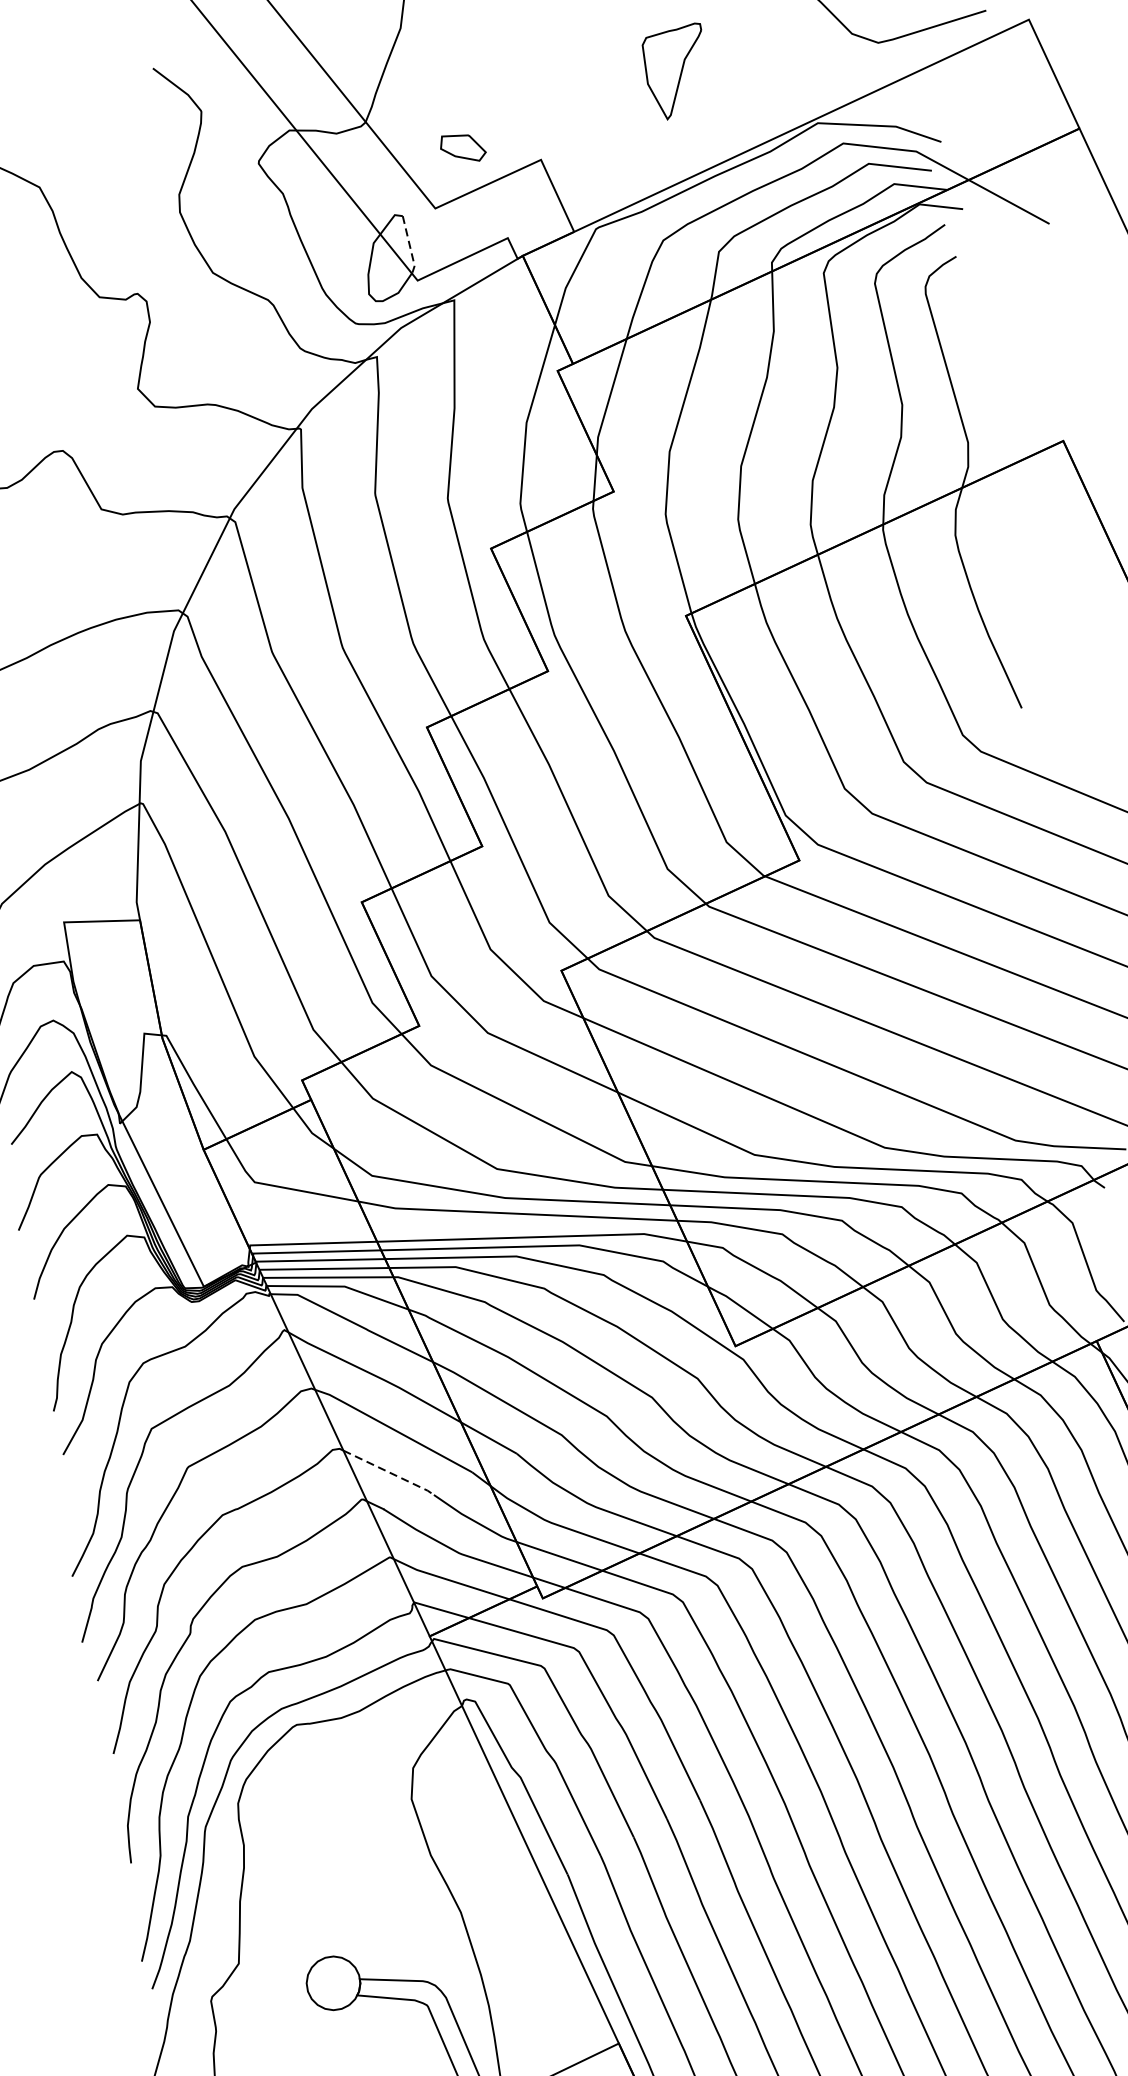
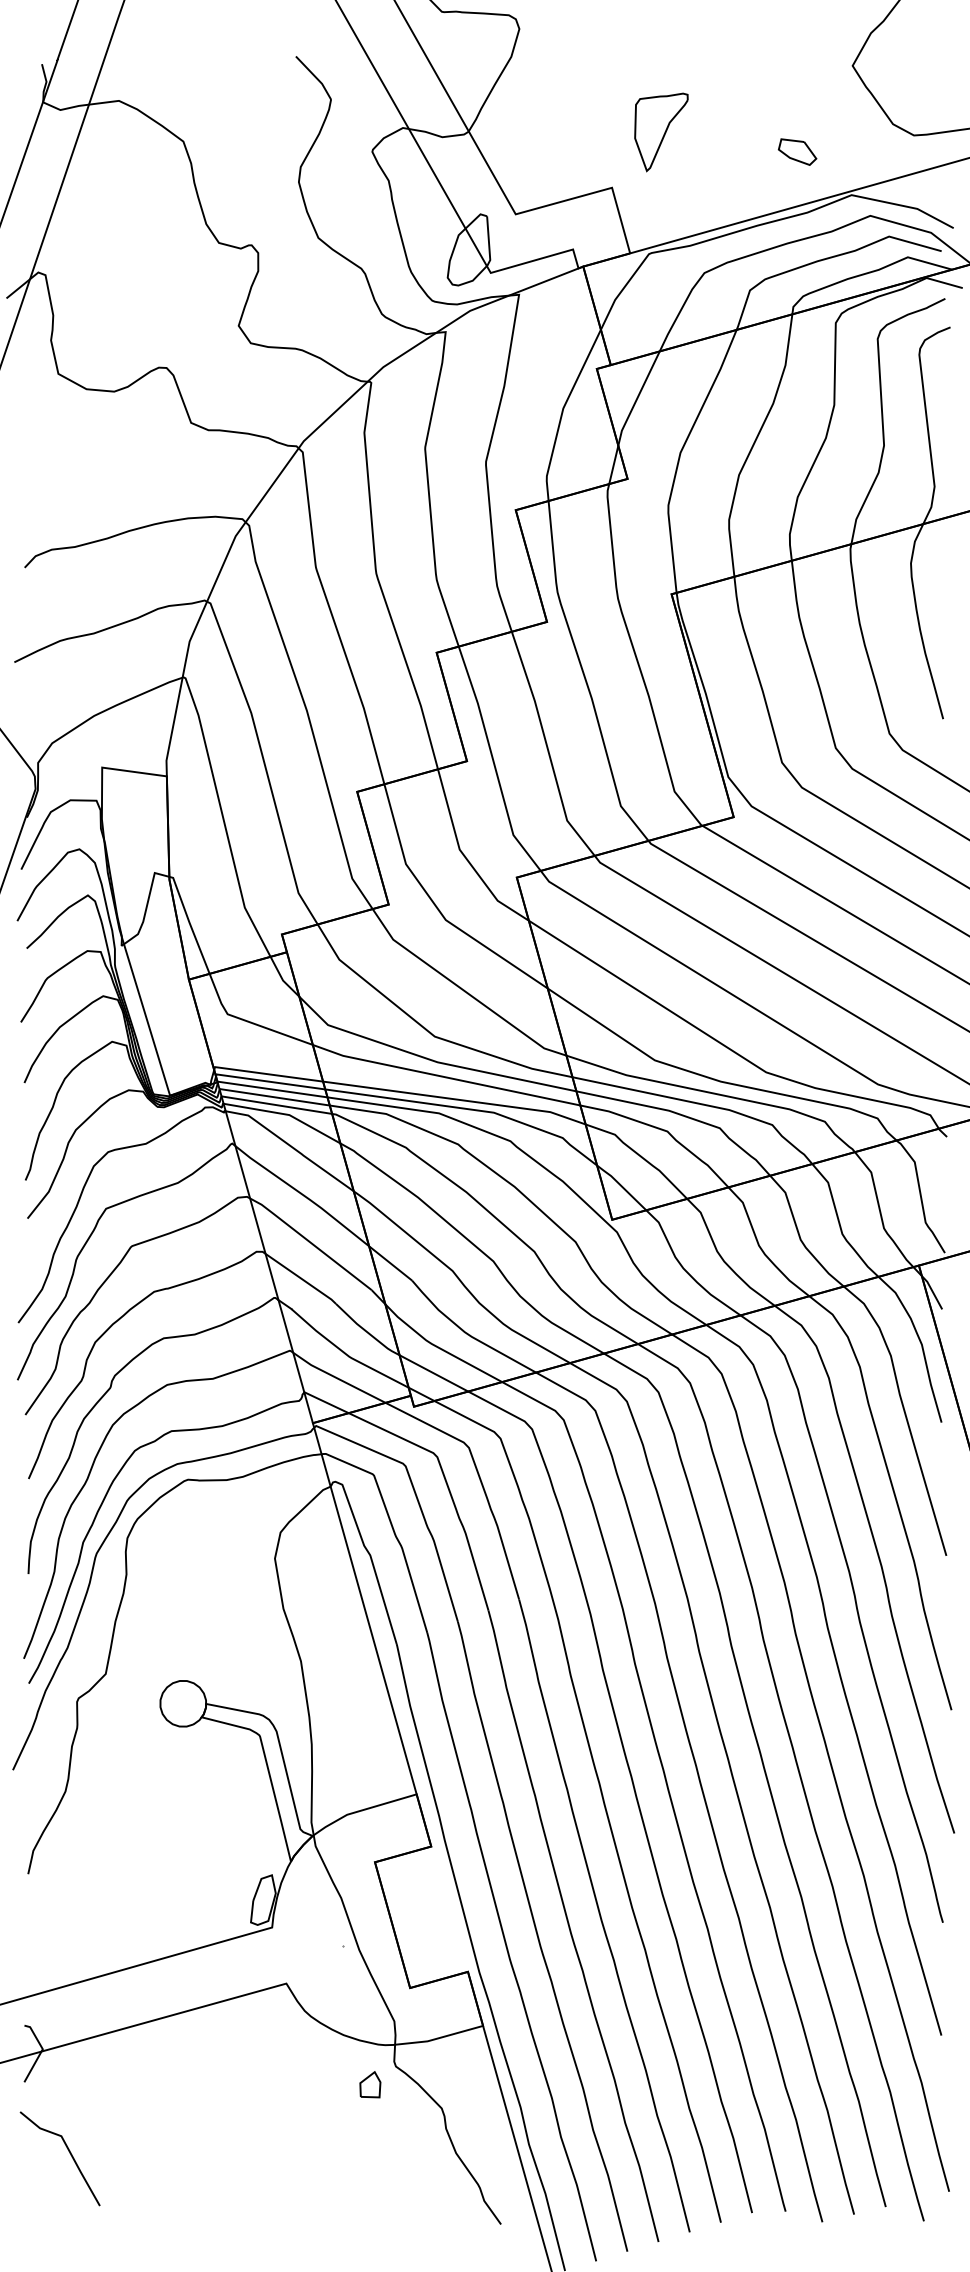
part: (677, 72) -> (661, 132), moved
part: (462, 147) -> (797, 151), moved
line: (410, 246) -> (489, 243), dashed -> solid
line: (390, 1473) -> (302, 1279), dashed -> solid

